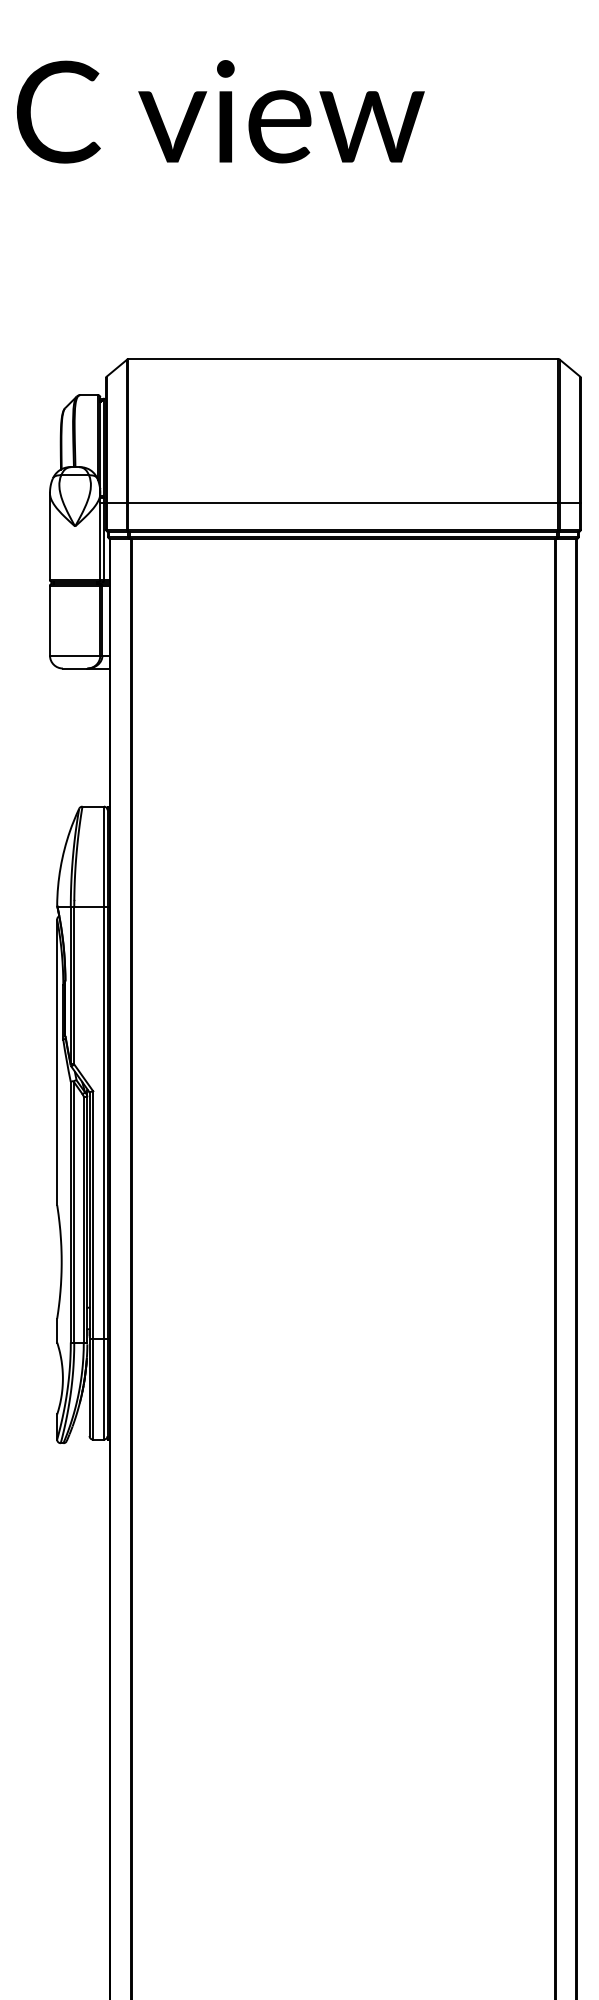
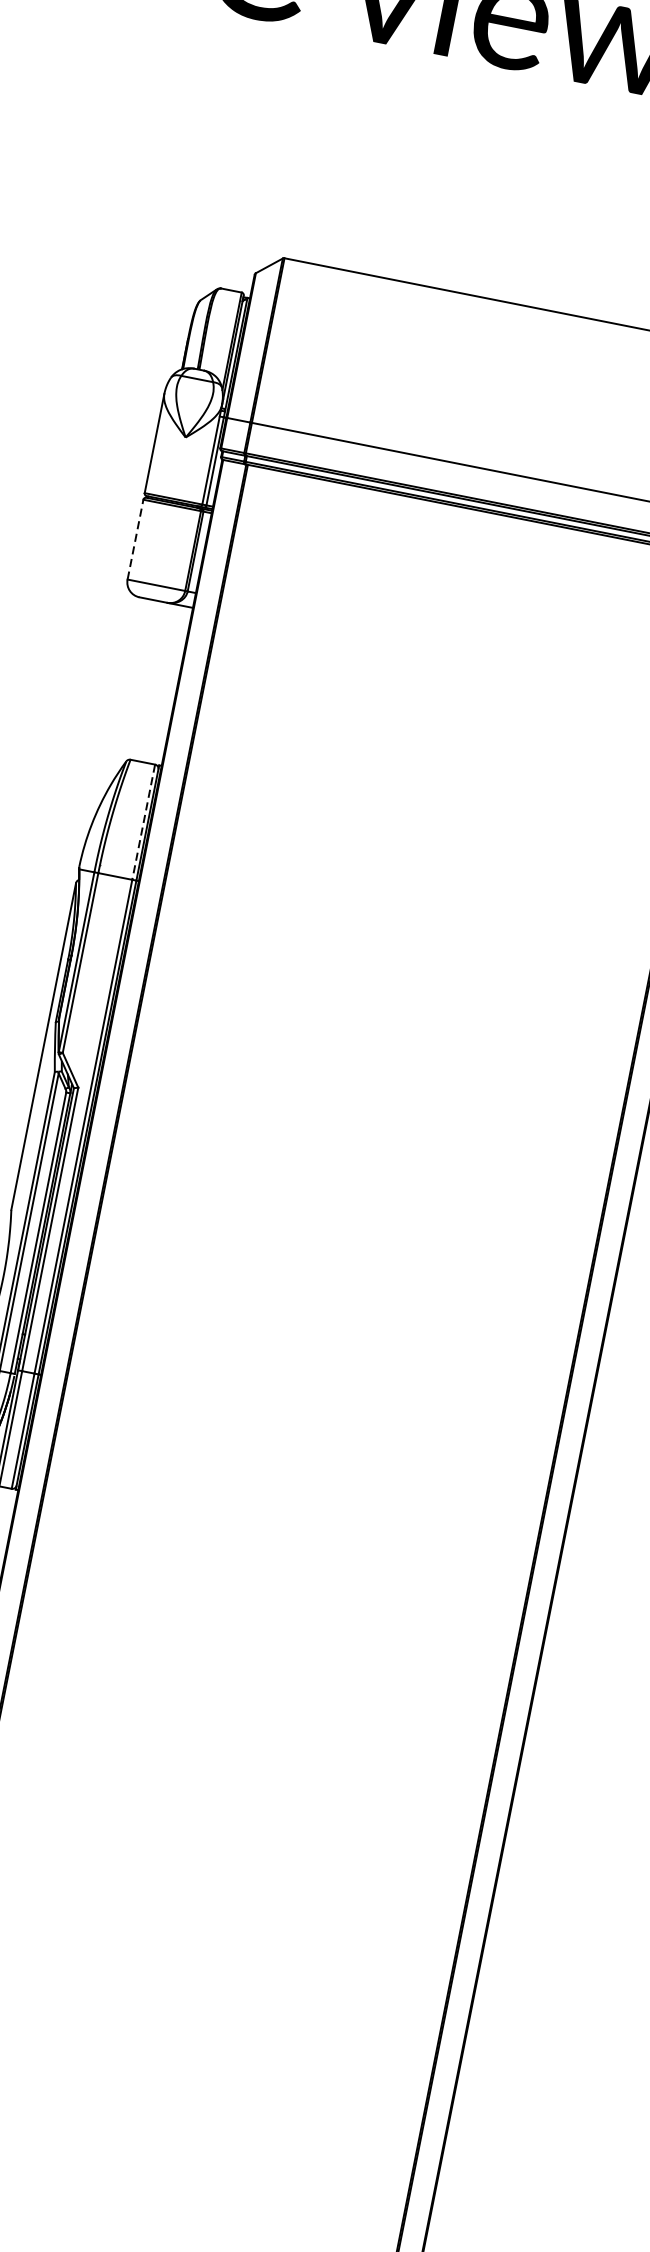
line: (49, 620) -> (135, 539), solid -> dashed
line: (103, 857) -> (143, 822), solid -> dashed

